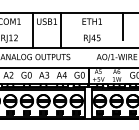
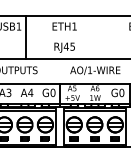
line: (123, 25) -> (103, 31), removed

